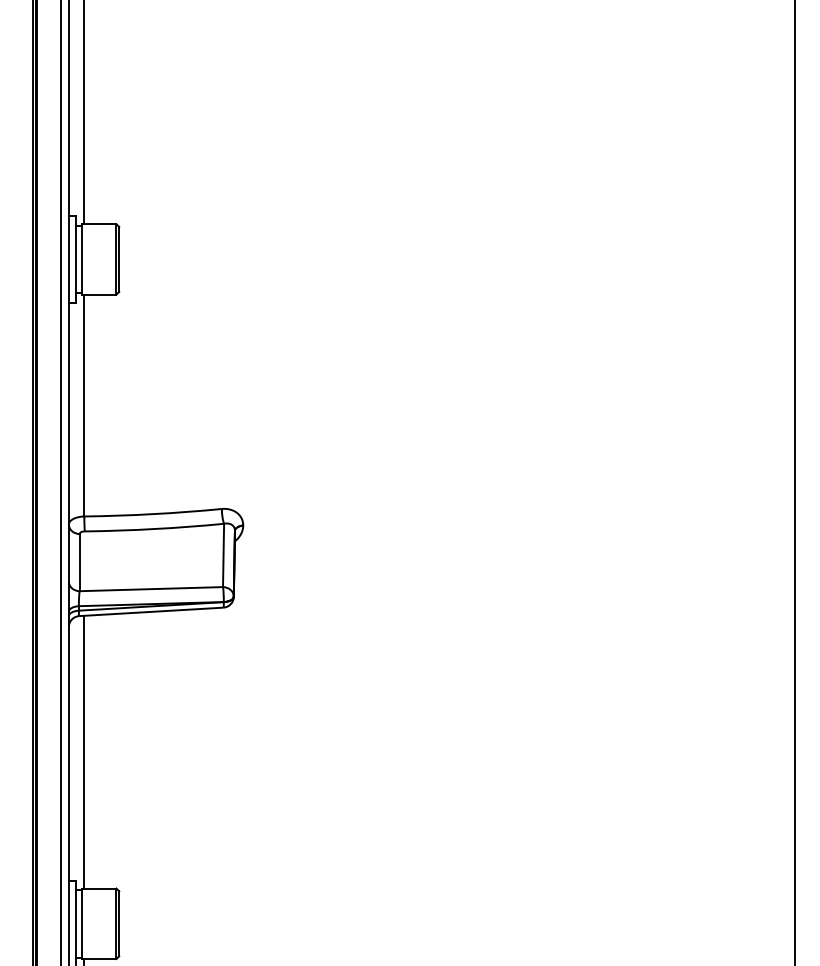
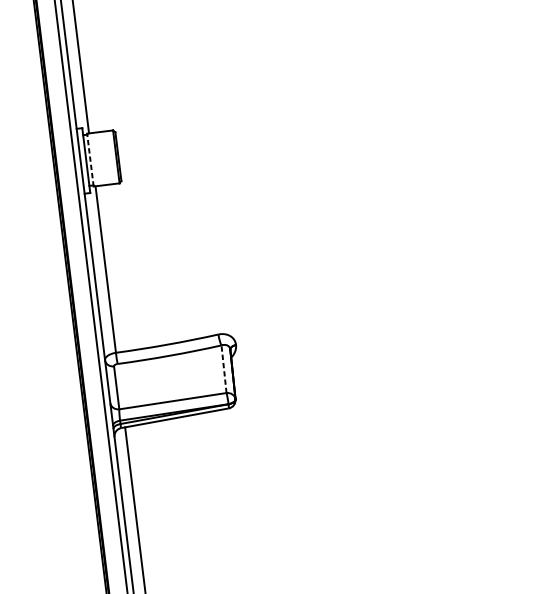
line: (81, 258) -> (90, 159), solid -> dashed
line: (223, 555) -> (223, 369), solid -> dashed

